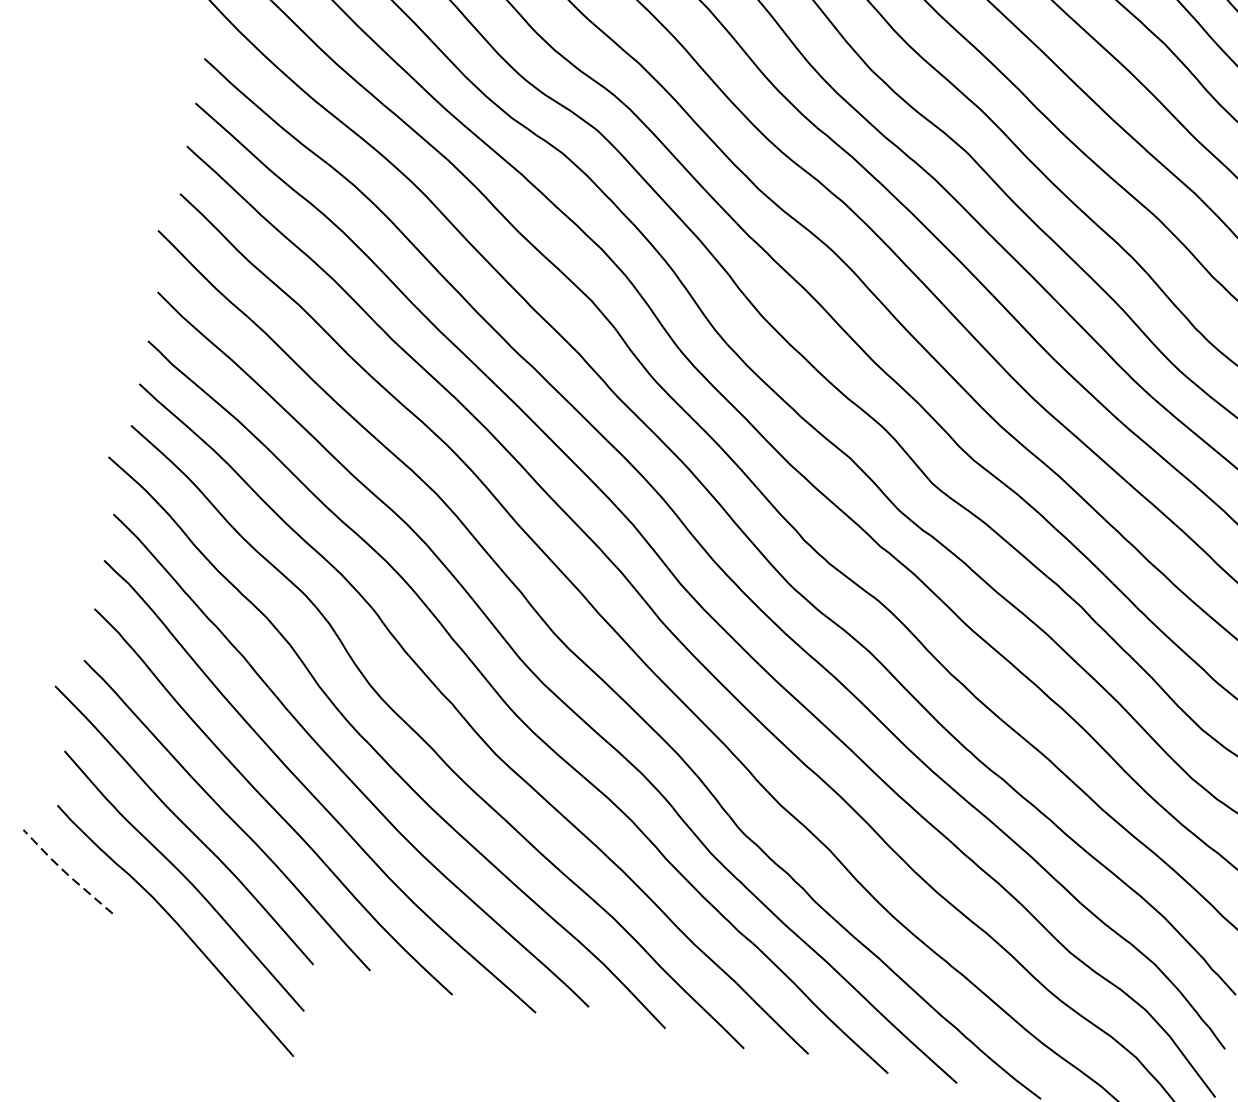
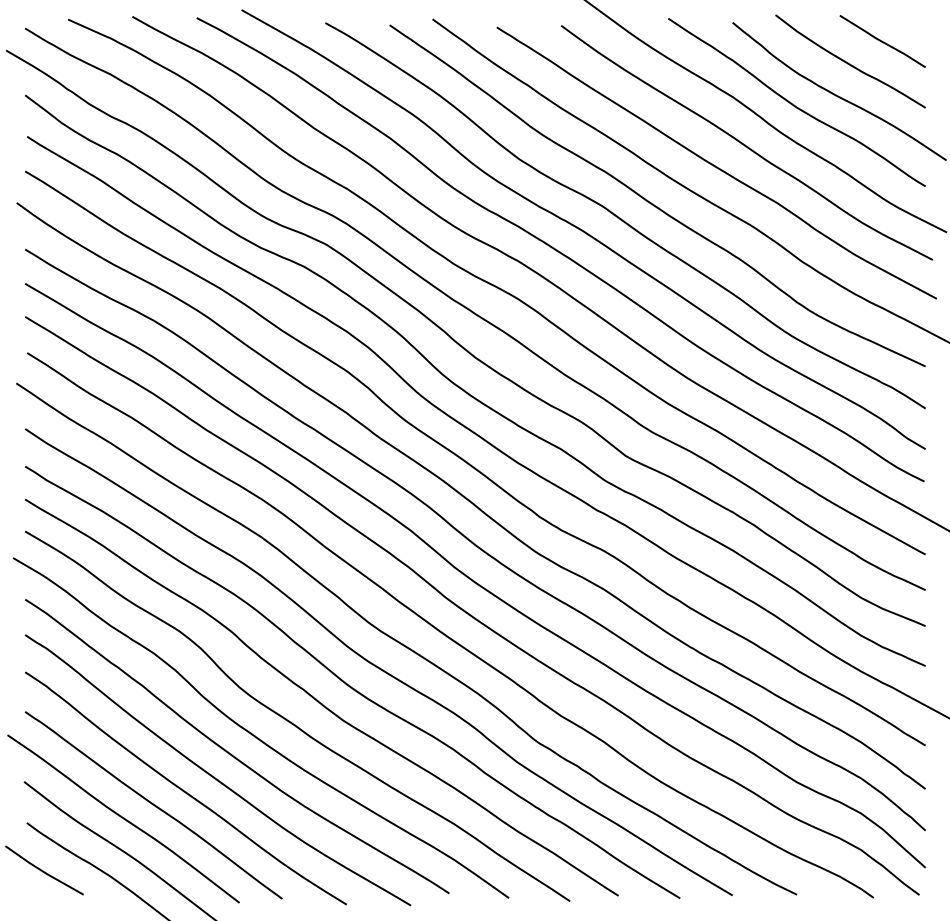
line: (66, 872) -> (43, 871), dashed -> solid

